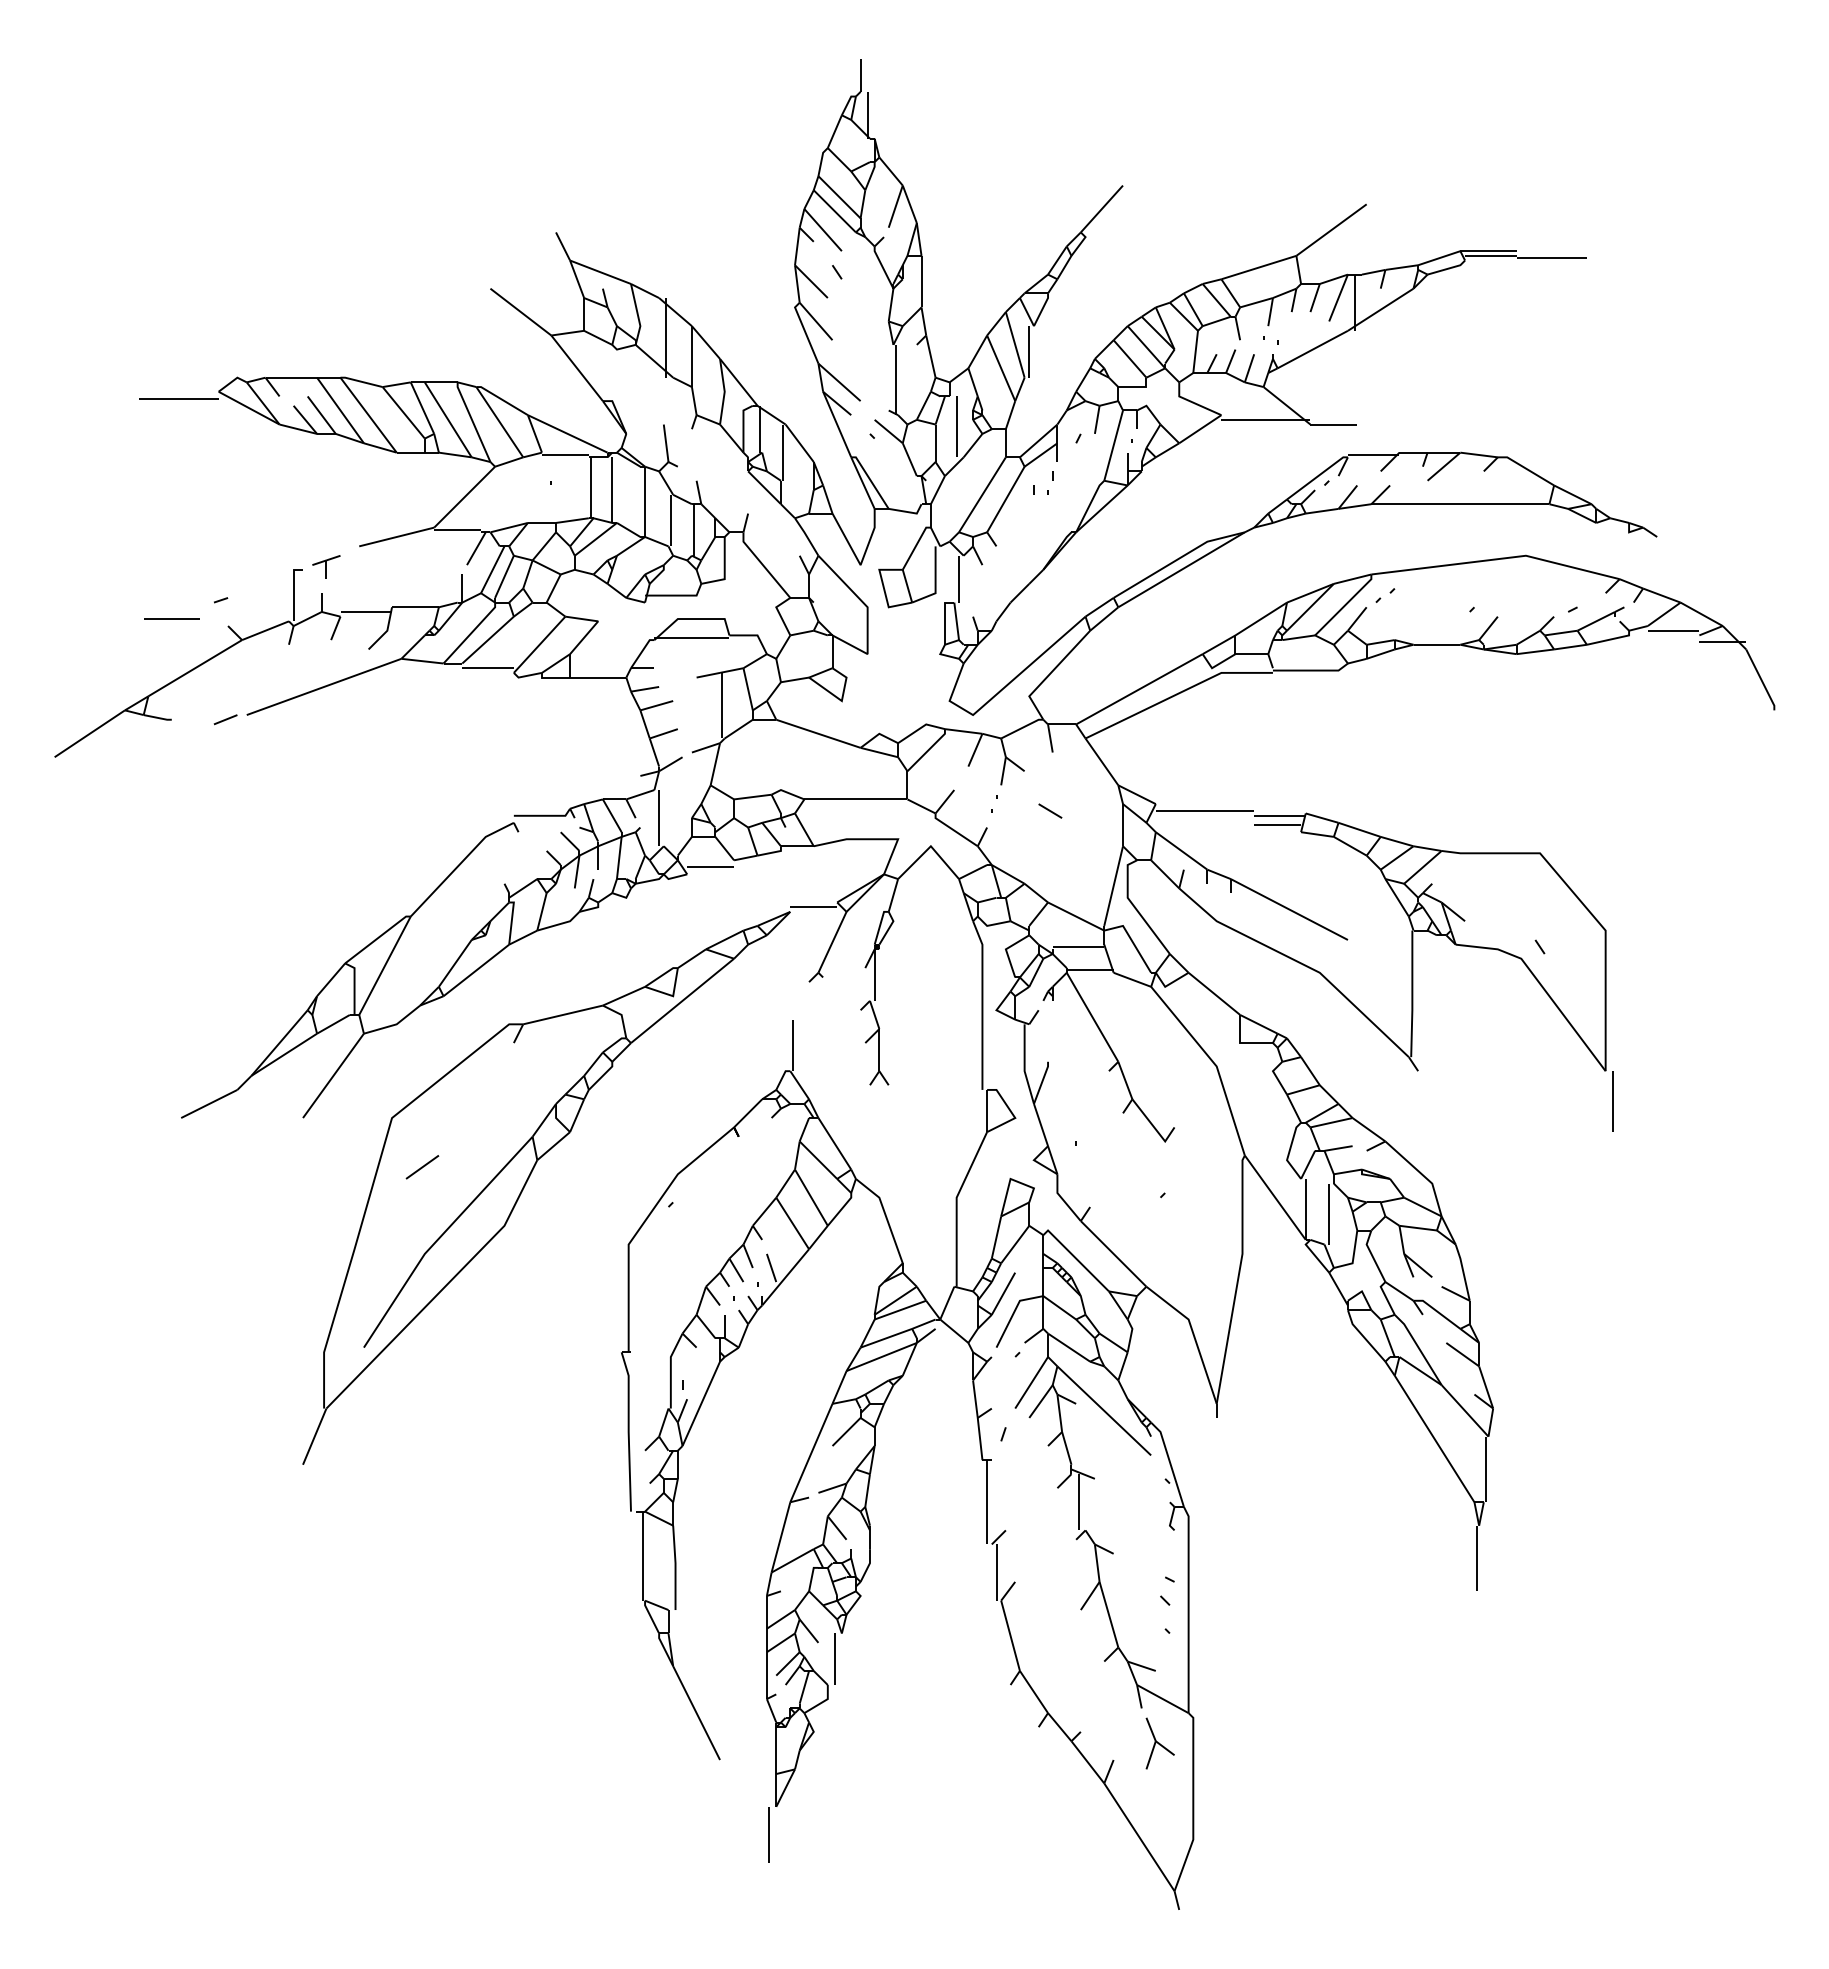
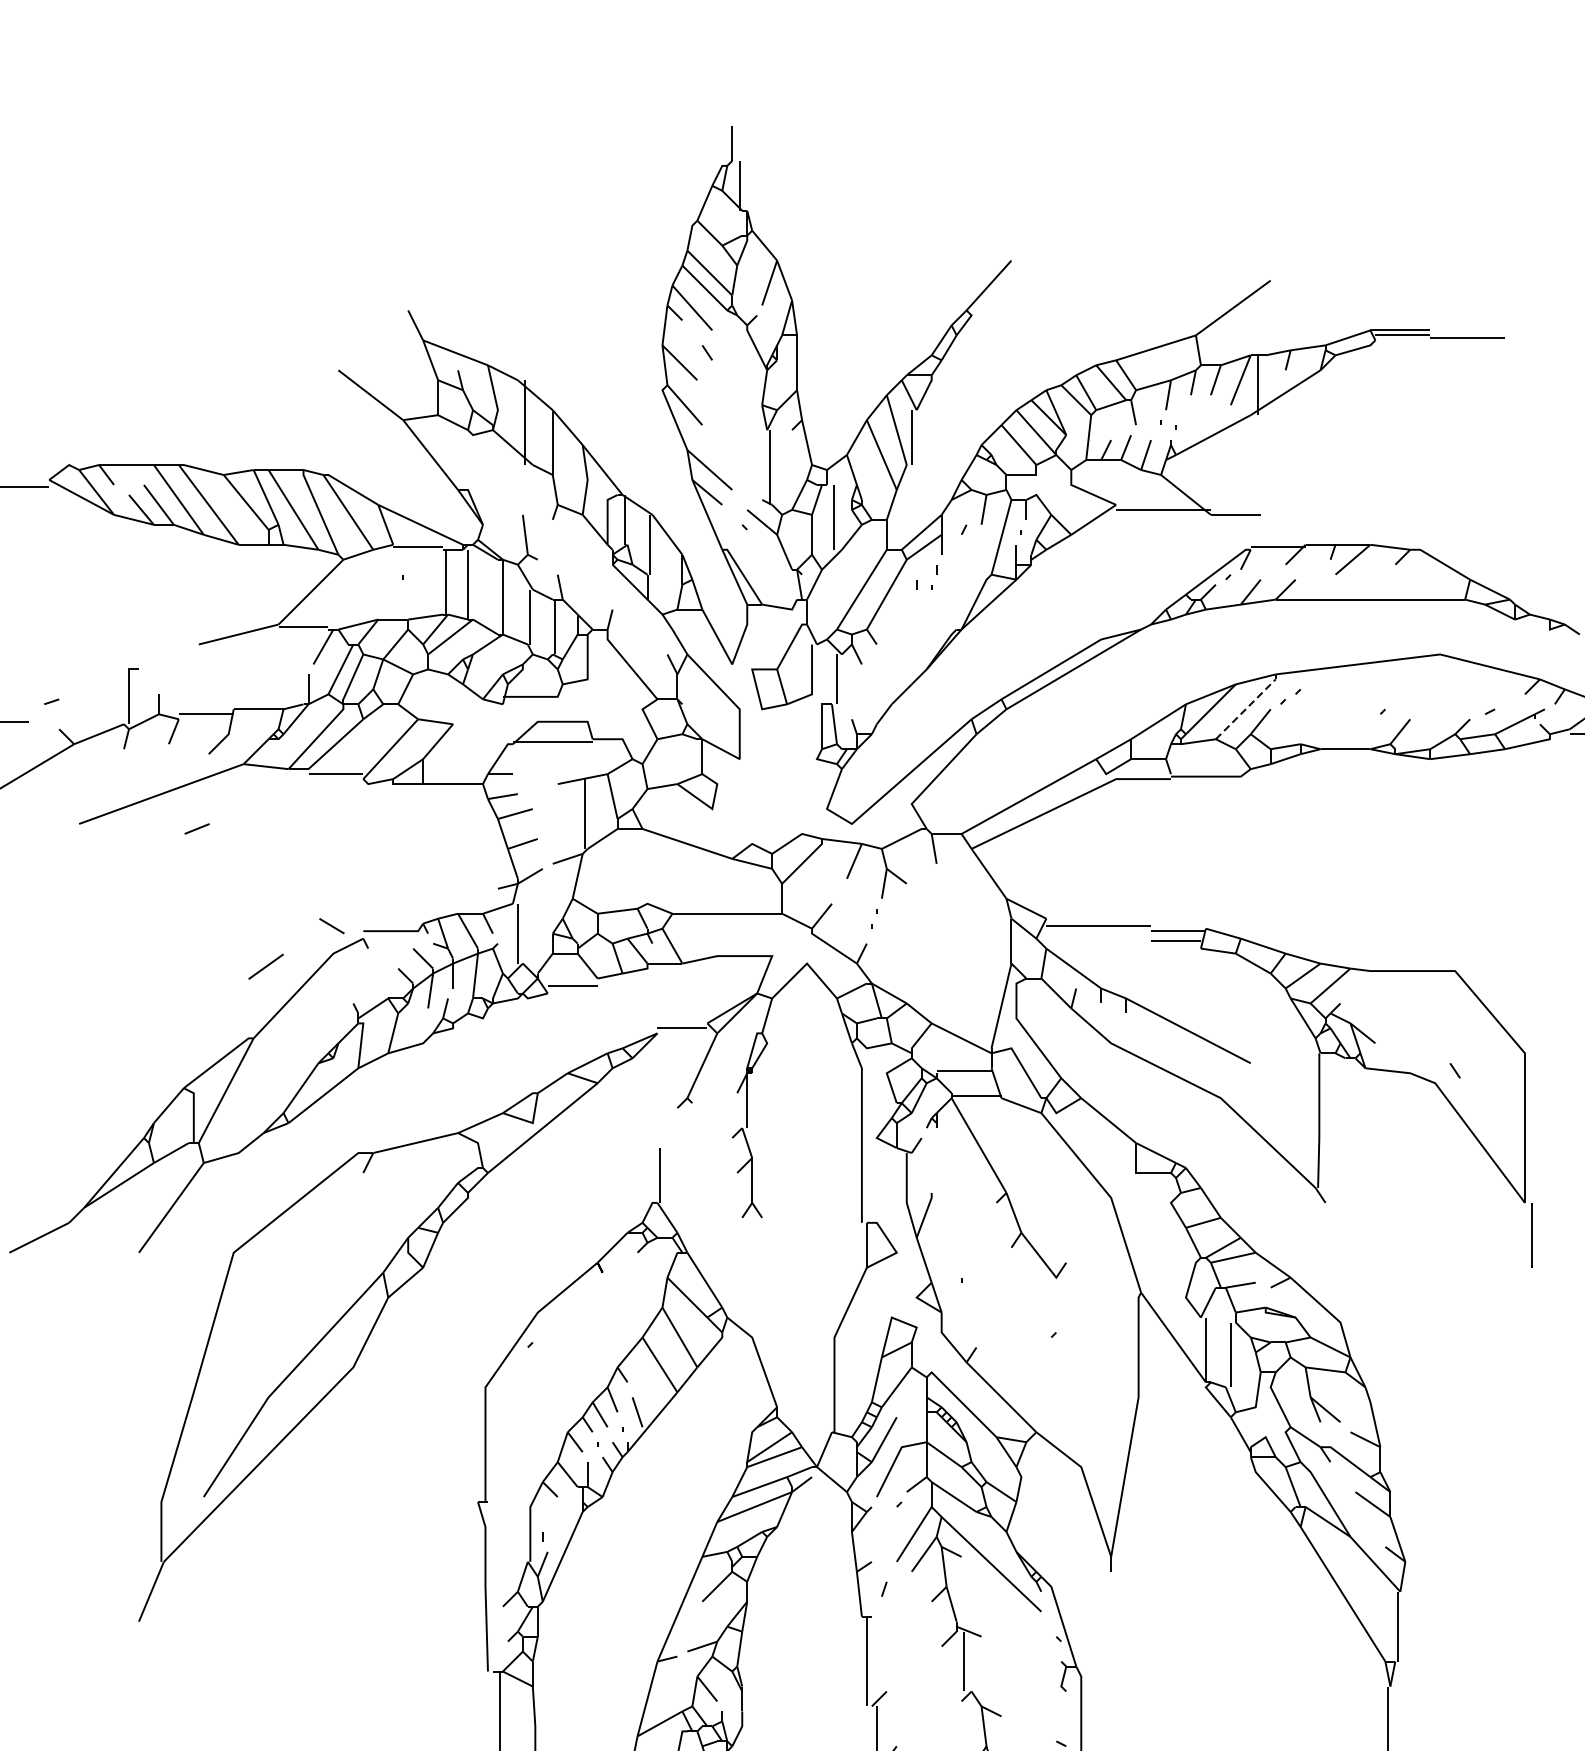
part: (326, 566) -> (163, 665), removed
line: (1345, 605) -> (1248, 707), solid -> dashed
line: (225, 719) -> (196, 828), moved
line: (1050, 810) -> (332, 925), moved
line: (422, 1167) -> (266, 967), moved

